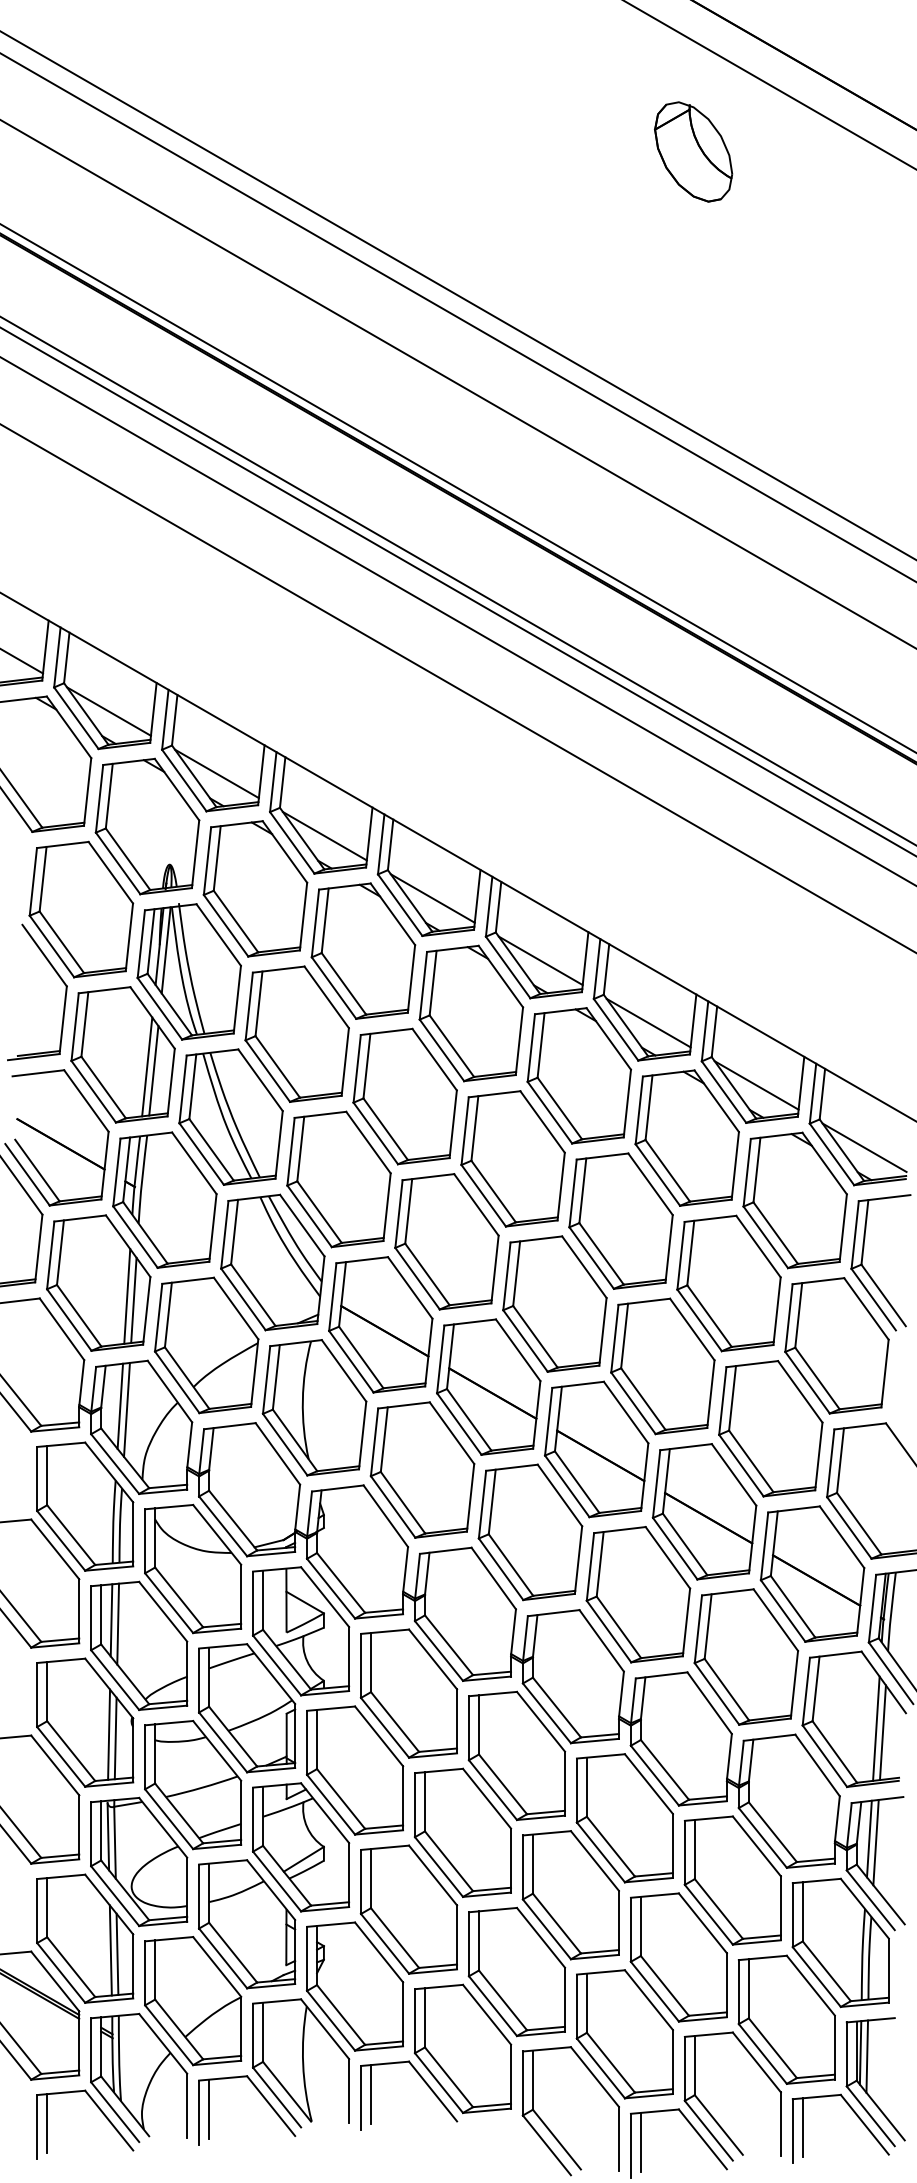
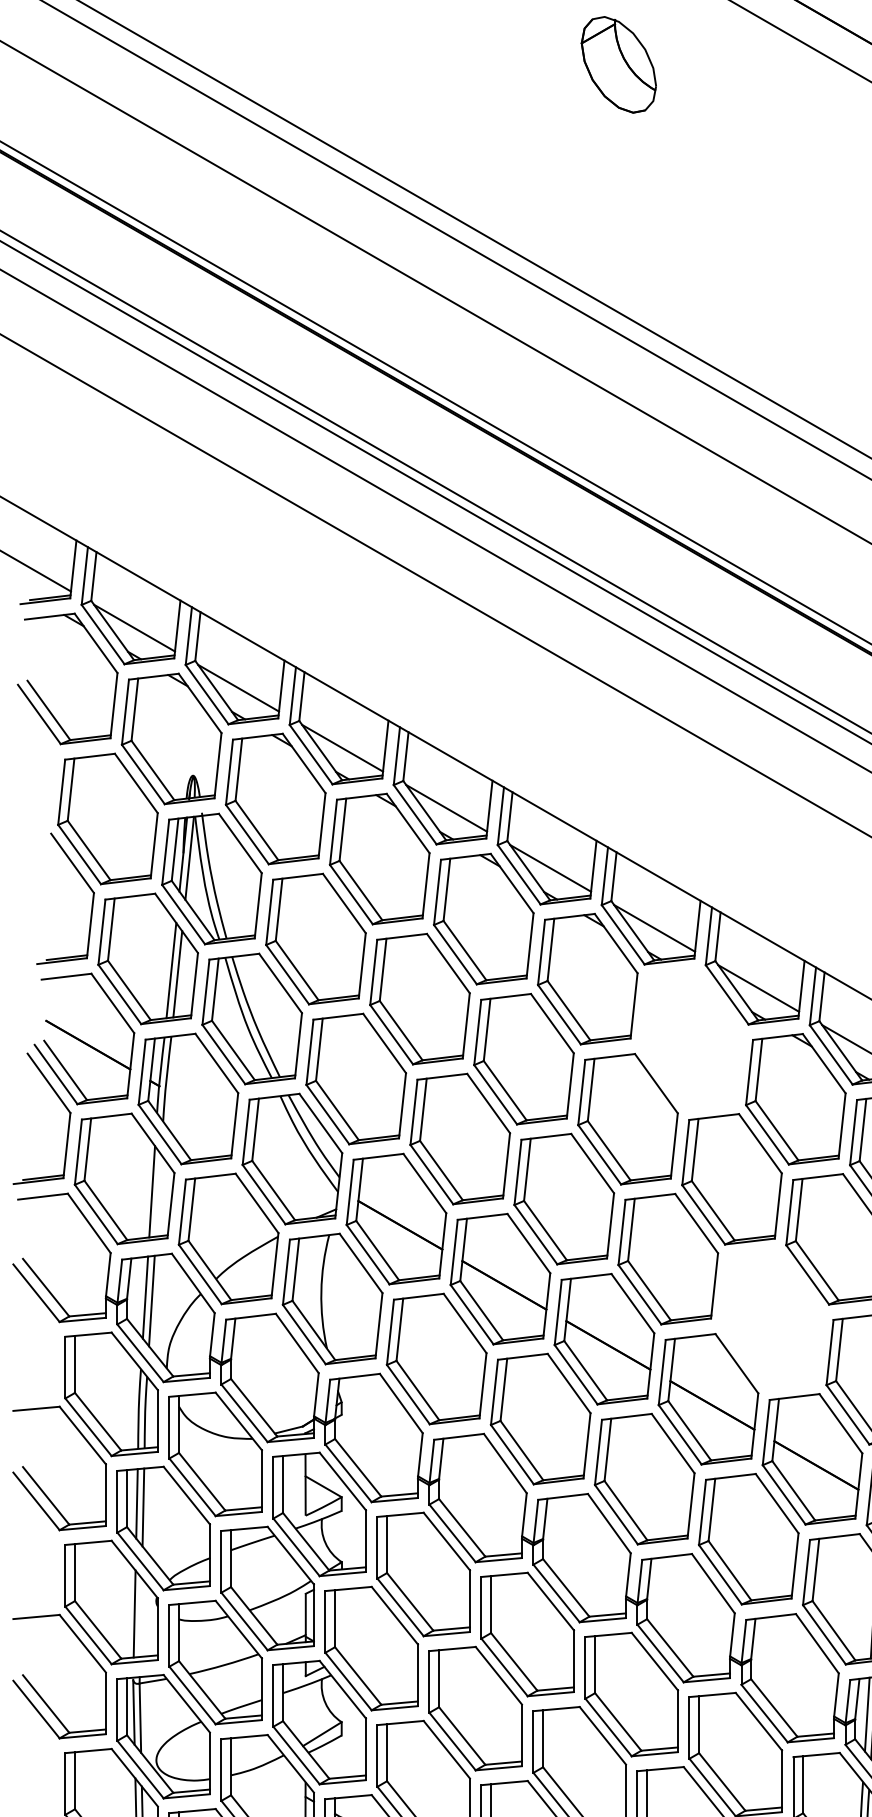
part: (693, 151) -> (618, 64), moved
part: (686, 1137) -> (691, 1038), removed
line: (133, 1300) -> (158, 1195), removed
part: (770, 1428) -> (771, 1319), removed
line: (115, 1738) -> (140, 1617), removed

